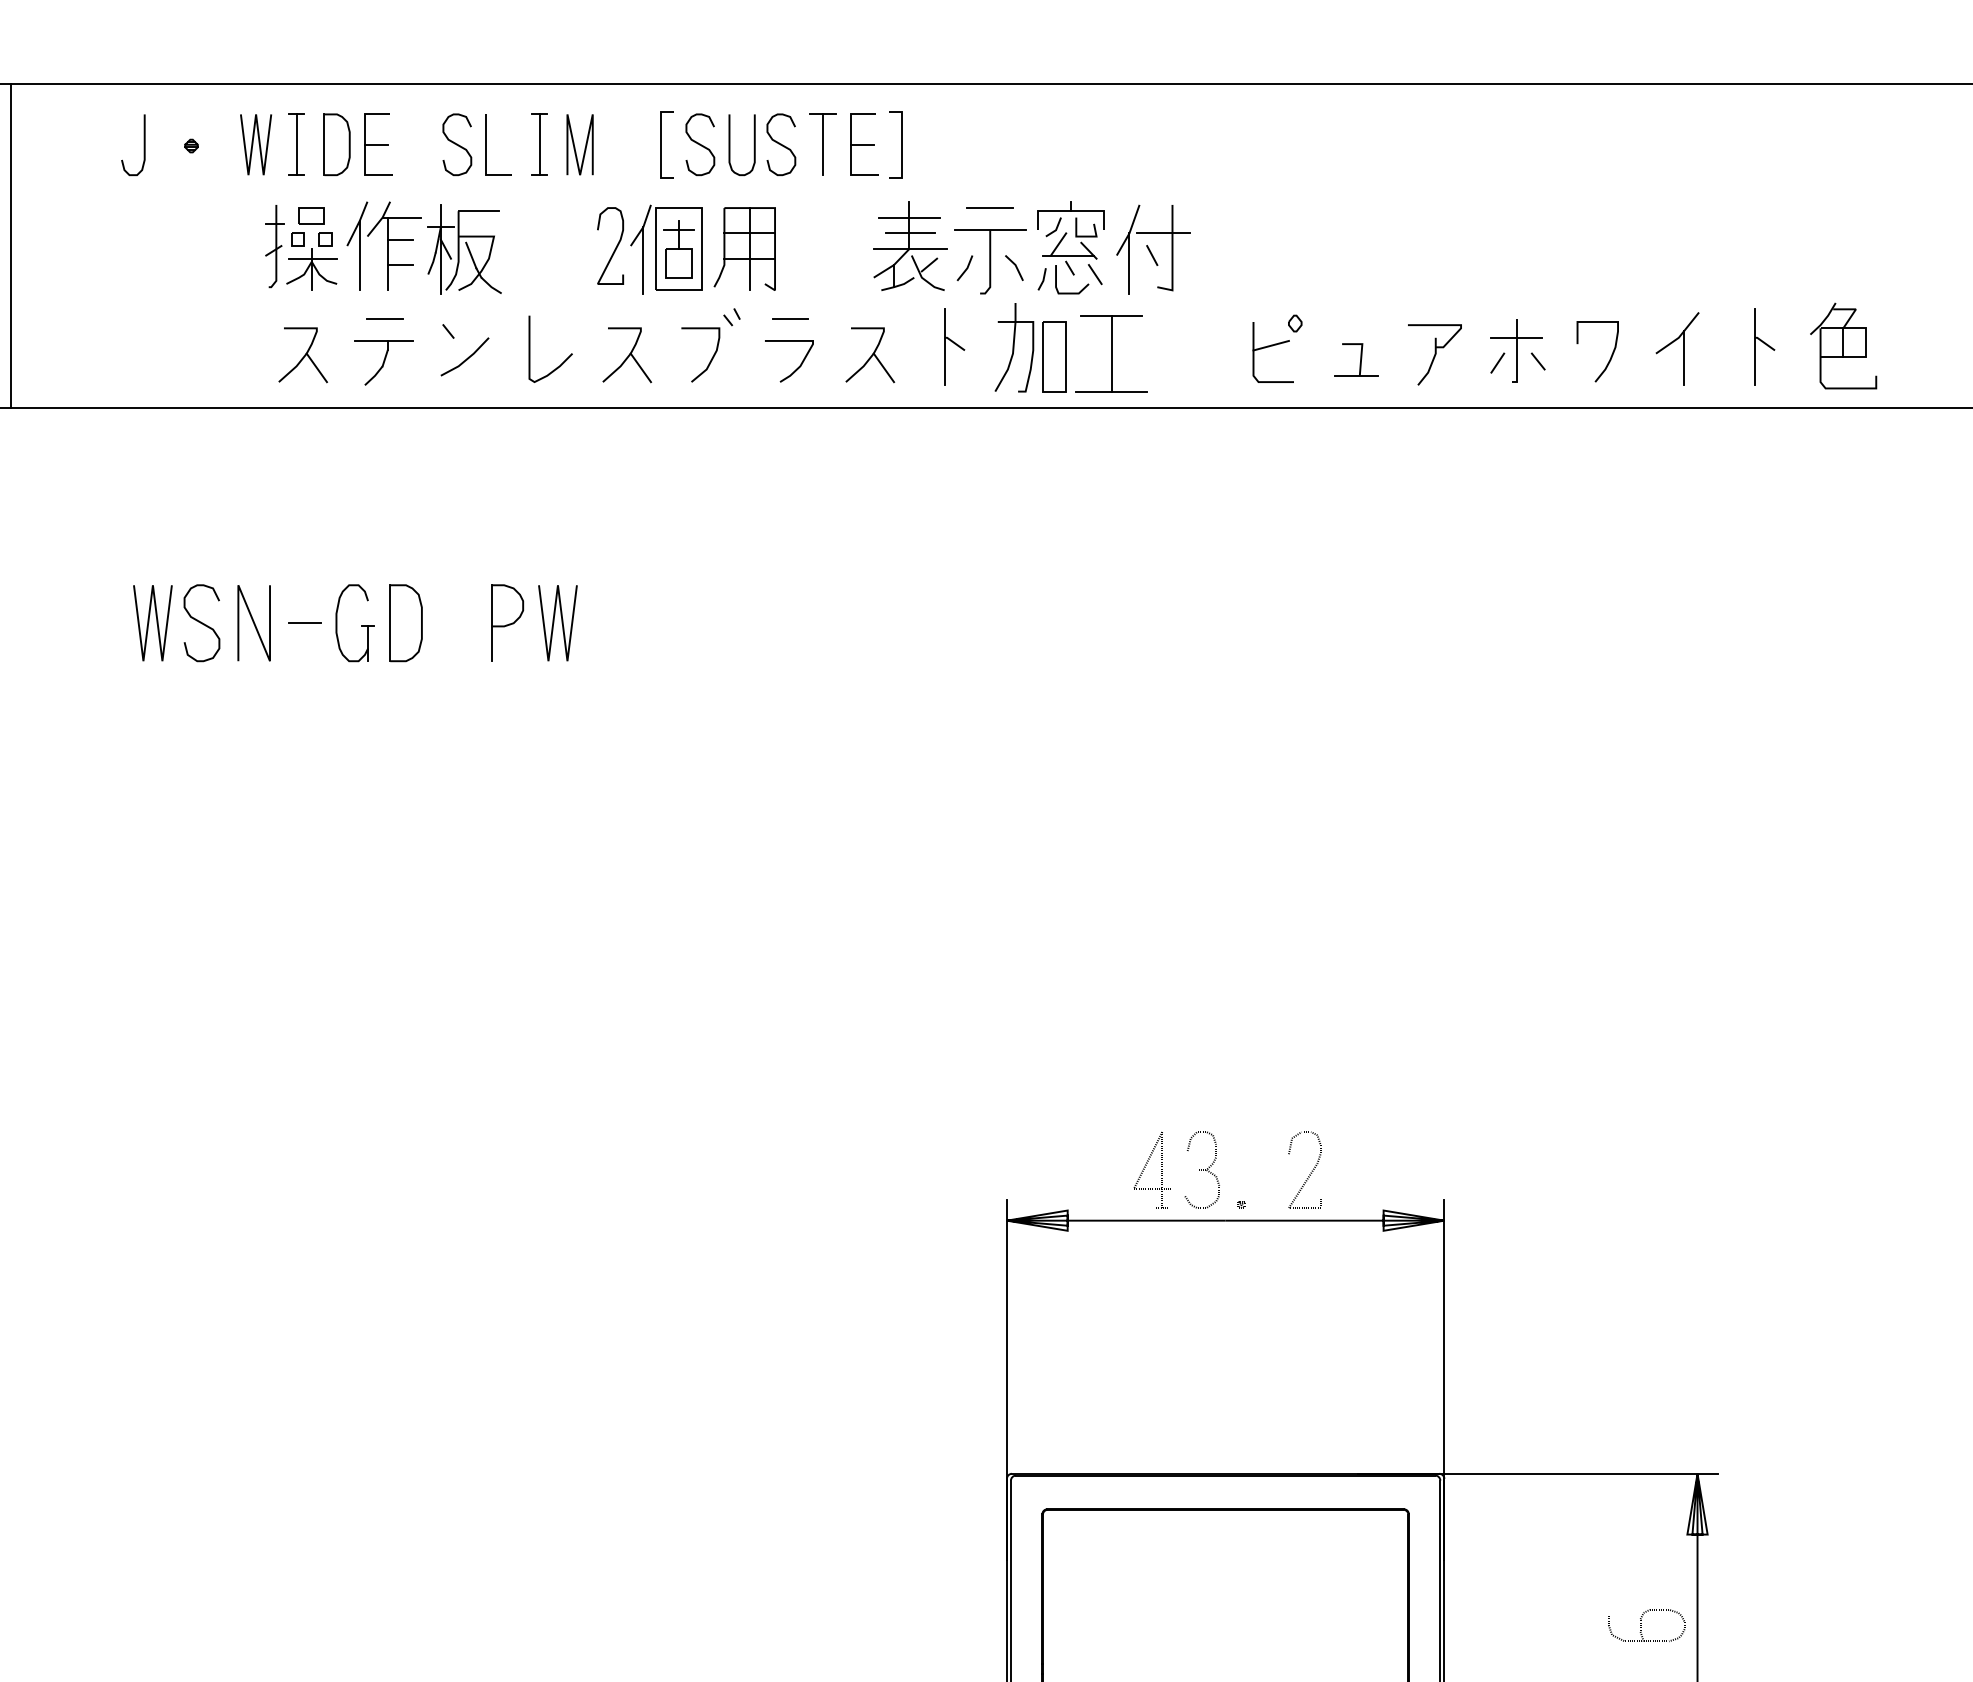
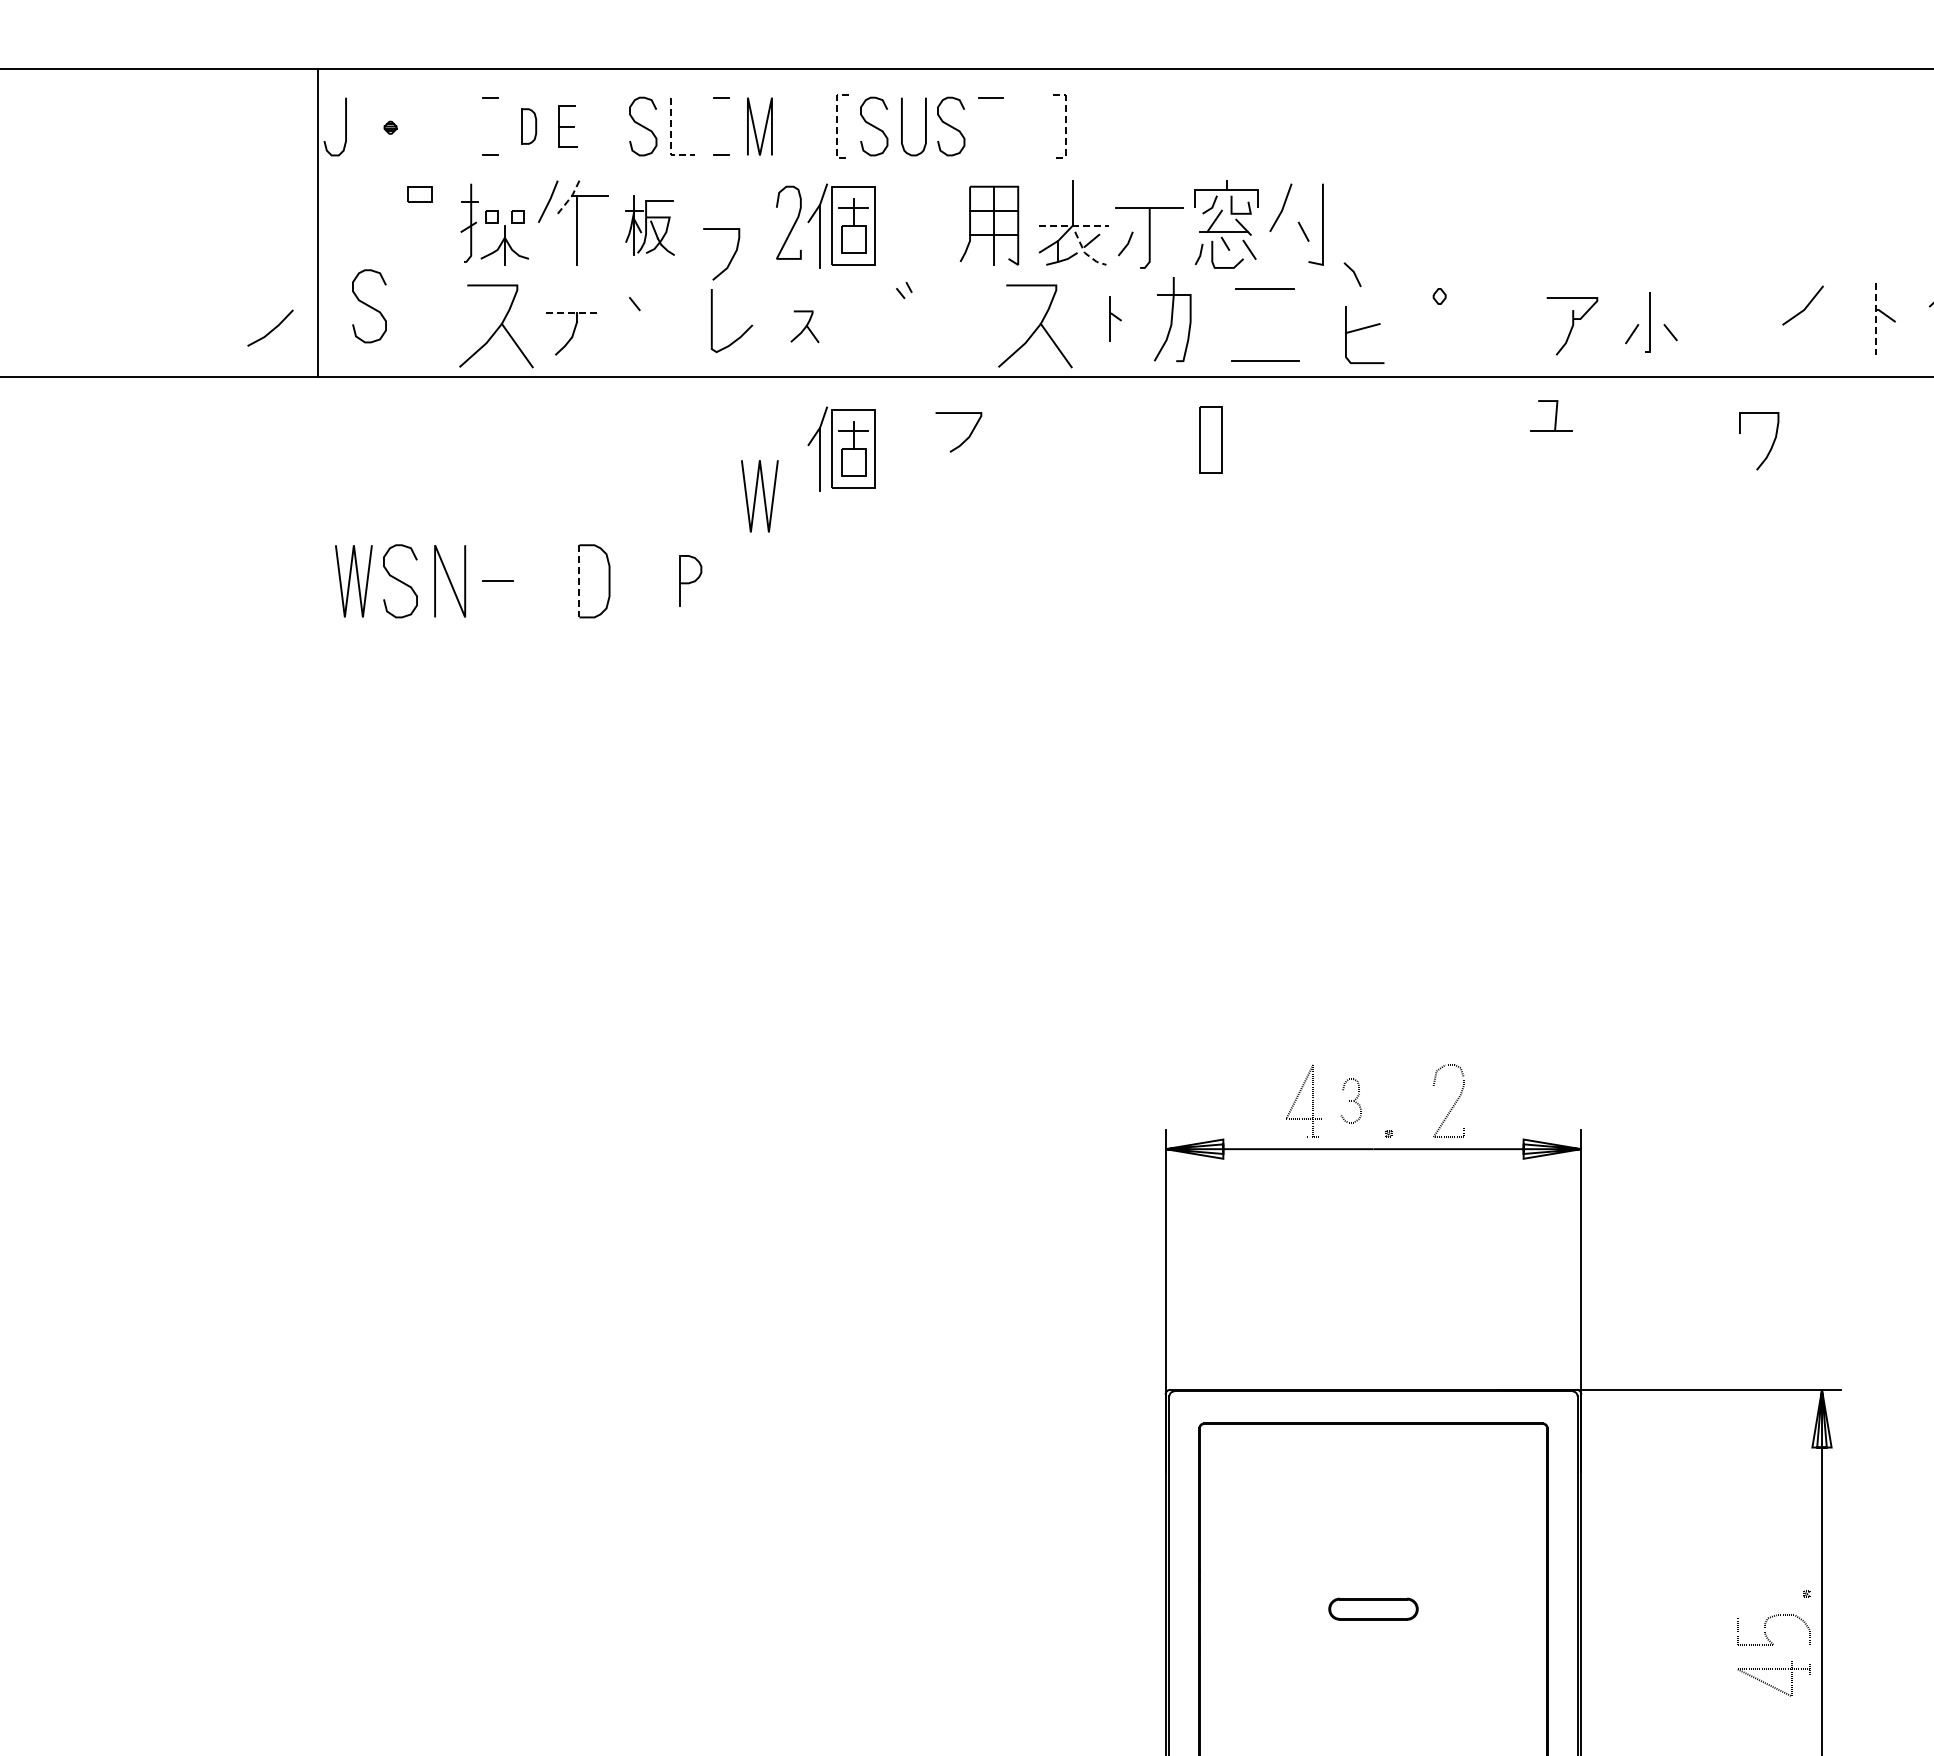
line: (253, 144) -> (449, 126), removed
line: (296, 144) -> (490, 126), removed
part: (336, 144) -> (528, 126), size x0.6
part: (377, 144) -> (567, 126), size x0.7
line: (539, 144) -> (721, 126), removed
line: (822, 144) -> (990, 126), removed
part: (863, 144) -> (1029, 126), removed
line: (660, 145) -> (836, 127), solid -> dashed
line: (901, 145) -> (1065, 127), solid -> dashed
line: (486, 158) -> (670, 139), solid -> dashed
line: (989, 207) -> (1149, 186), removed
part: (311, 216) -> (419, 194), moved
line: (908, 217) -> (1072, 195), removed
line: (380, 220) -> (570, 198), solid -> dashed
line: (910, 233) -> (1073, 210), removed
line: (1163, 233) -> (1314, 210), removed
line: (400, 239) -> (589, 216), removed
line: (10, 245) -> (317, 222), moved
part: (463, 248) -> (649, 225), size x0.7
part: (744, 248) -> (989, 225), moved
line: (910, 248) -> (1073, 225), solid -> dashed
line: (359, 255) -> (550, 231), removed
line: (312, 258) -> (505, 234), removed
line: (1129, 262) -> (1282, 238), removed
line: (400, 264) -> (589, 240), removed
line: (1015, 266) -> (1353, 273), moved
line: (923, 279) -> (1086, 254), solid -> dashed
line: (385, 319) -> (574, 292), removed
line: (790, 319) -> (959, 292), removed
curve: (169, 334) -> (369, 306), added
line: (1517, 338) -> (1650, 310), removed
line: (383, 341) -> (573, 313), solid -> dashed
part: (954, 346) -> (1115, 318), size x0.6
line: (1754, 347) -> (1876, 319), solid -> dashed
part: (1272, 351) -> (1364, 334), moved
line: (1112, 353) -> (1265, 324), removed
part: (302, 355) -> (496, 326), size x1.6
part: (627, 355) -> (804, 326), size x0.6
part: (870, 355) -> (1035, 326), size x1.6
part: (1054, 356) -> (1210, 439), moved
line: (467, 358) -> (272, 329), moved
curve: (1609, 358) -> (1770, 447), moved
line: (1684, 358) -> (1809, 329), removed
part: (1356, 359) -> (1551, 415), moved
curve: (710, 360) -> (730, 259), moved
curve: (796, 368) -> (965, 439), moved
part: (665, 483) -> (841, 448), added
part: (507, 622) -> (690, 580), size x0.7
line: (390, 623) -> (579, 581), solid -> dashed
line: (554, 623) -> (756, 496), moved
part: (360, 625) -> (551, 583), removed
part: (1202, 1169) -> (1351, 1100), size x0.6
curve: (1641, 1622) -> (1768, 1531), removed

